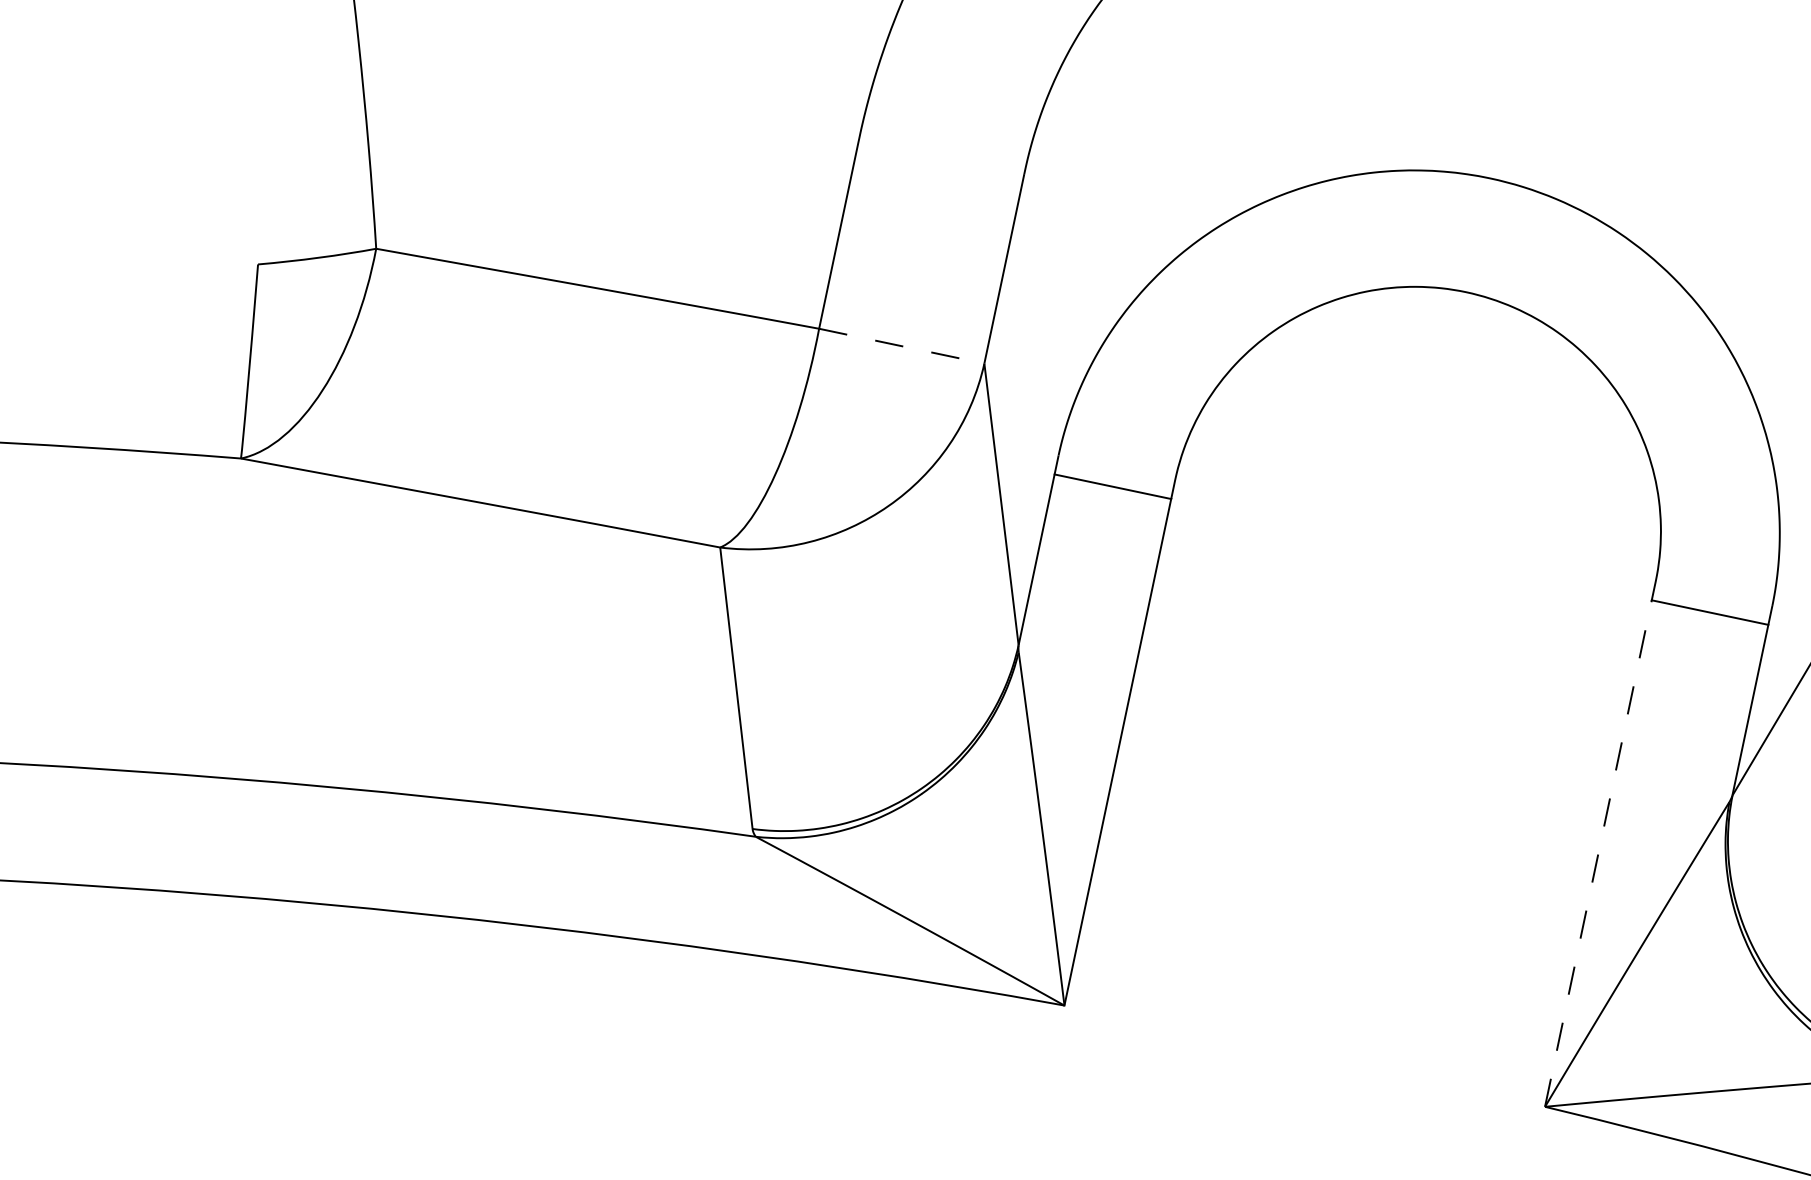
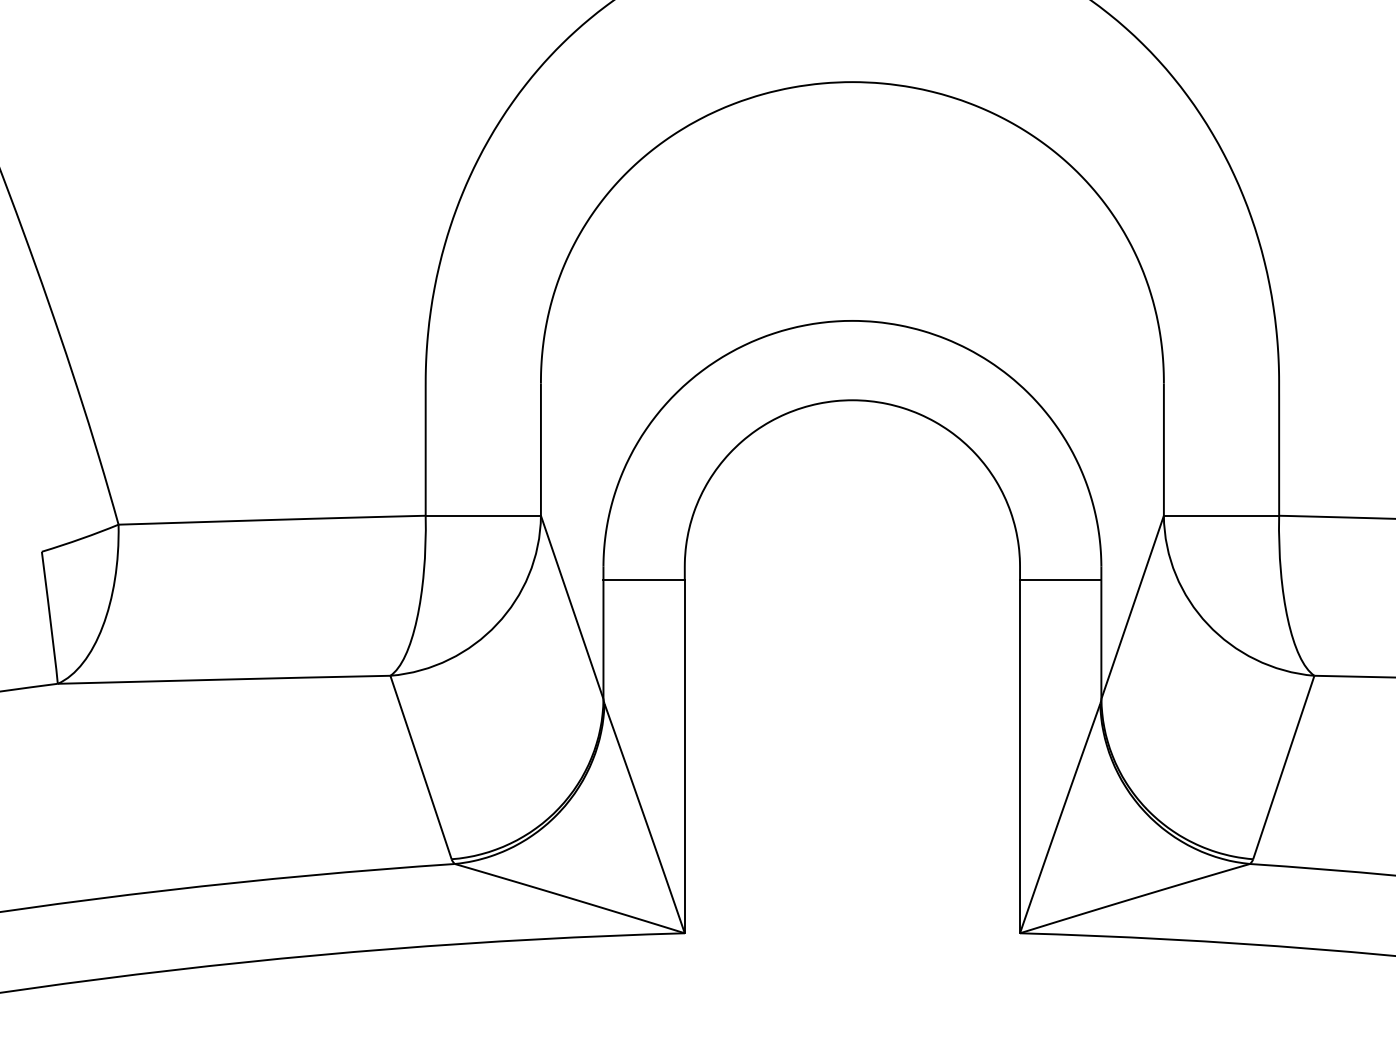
line: (902, 345) -> (483, 515), dashed -> solid
line: (1599, 853) -> (1020, 756), dashed -> solid

